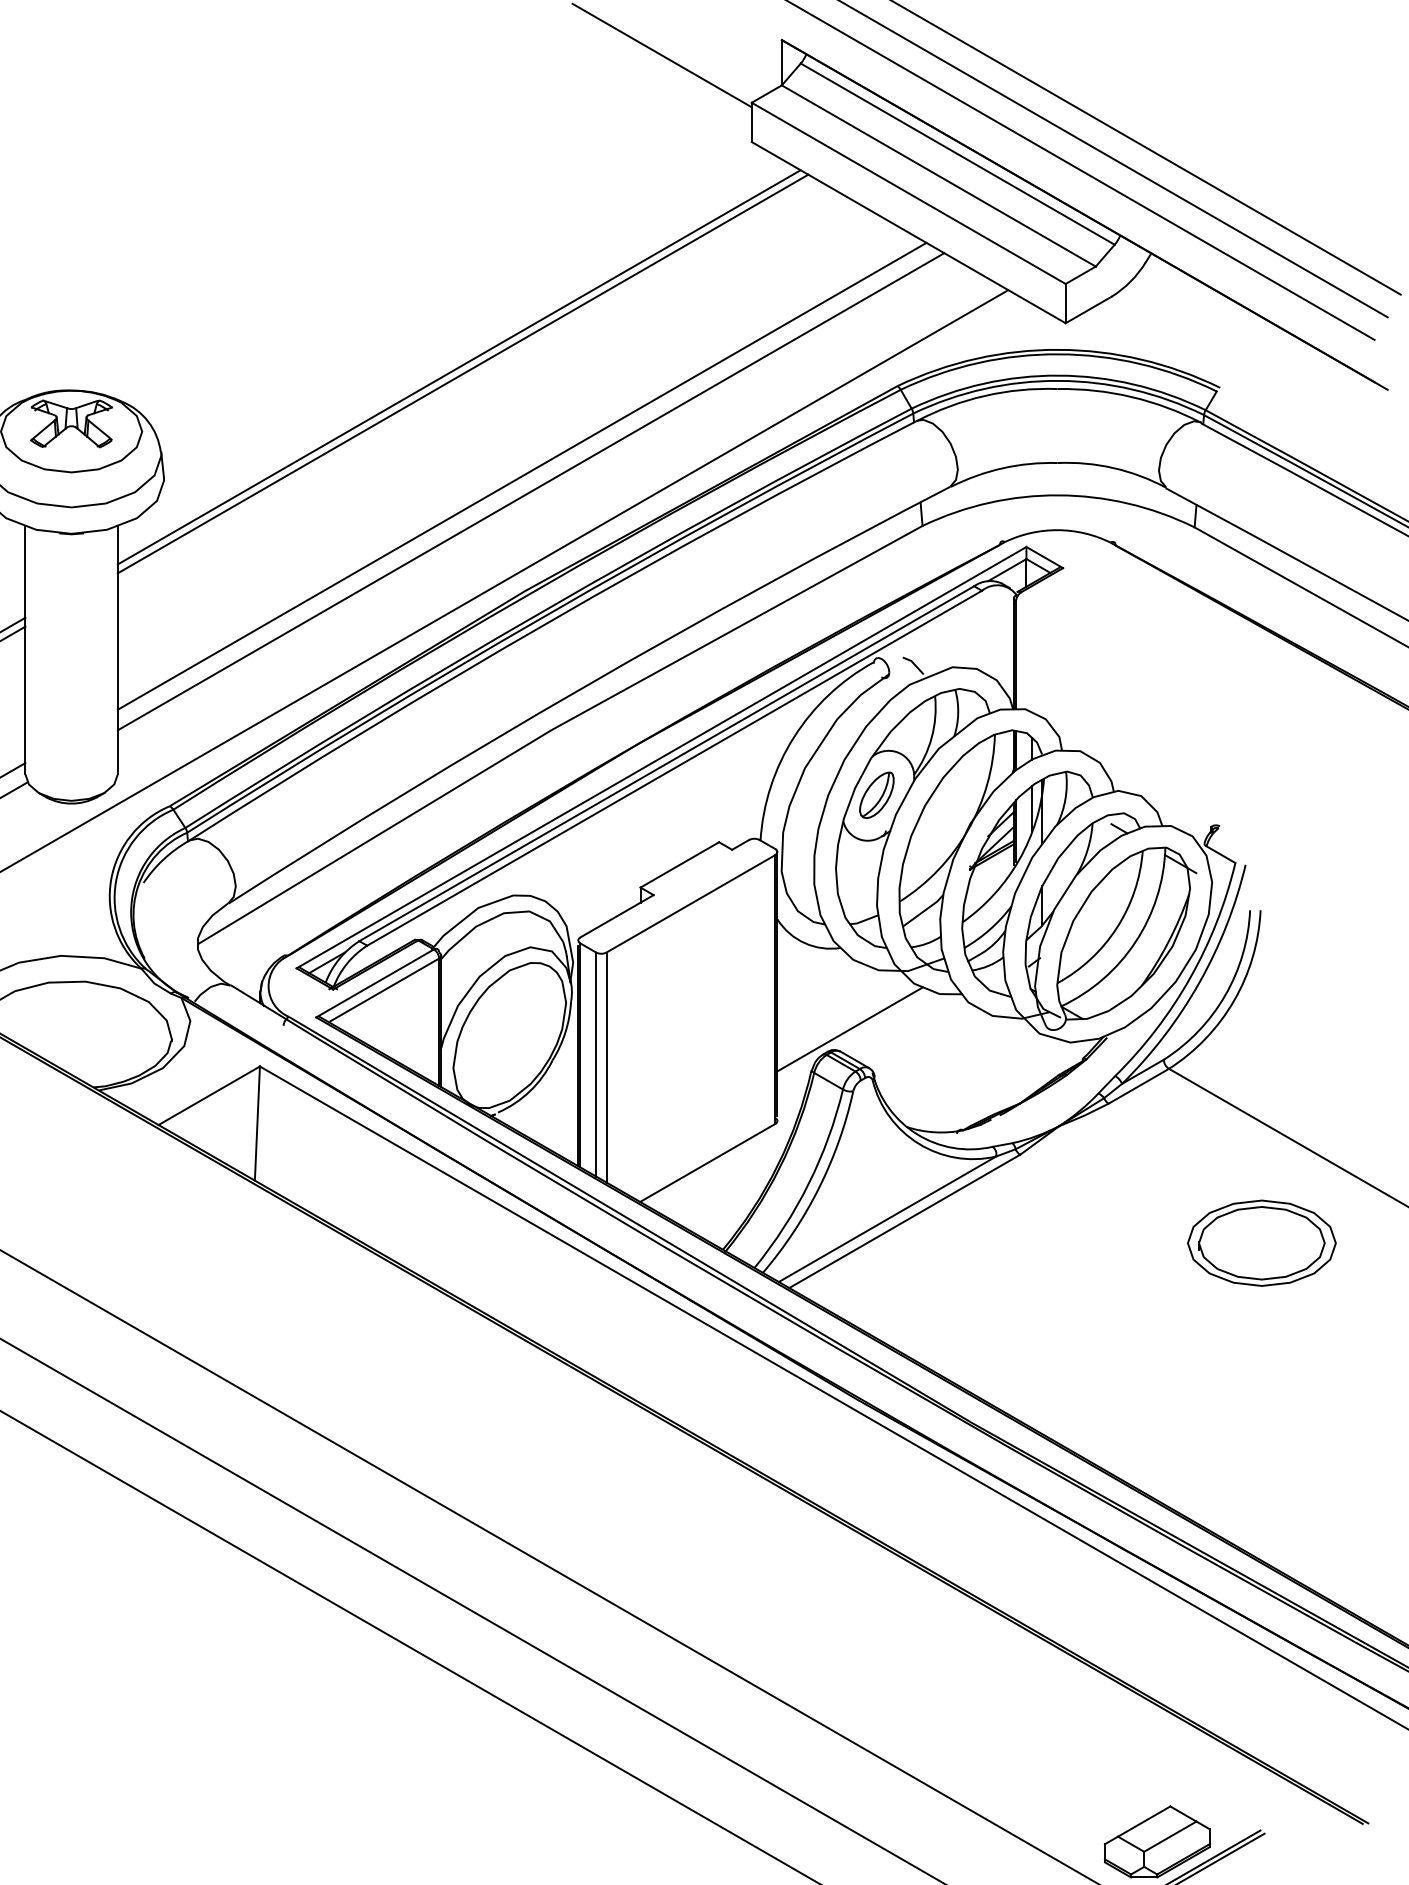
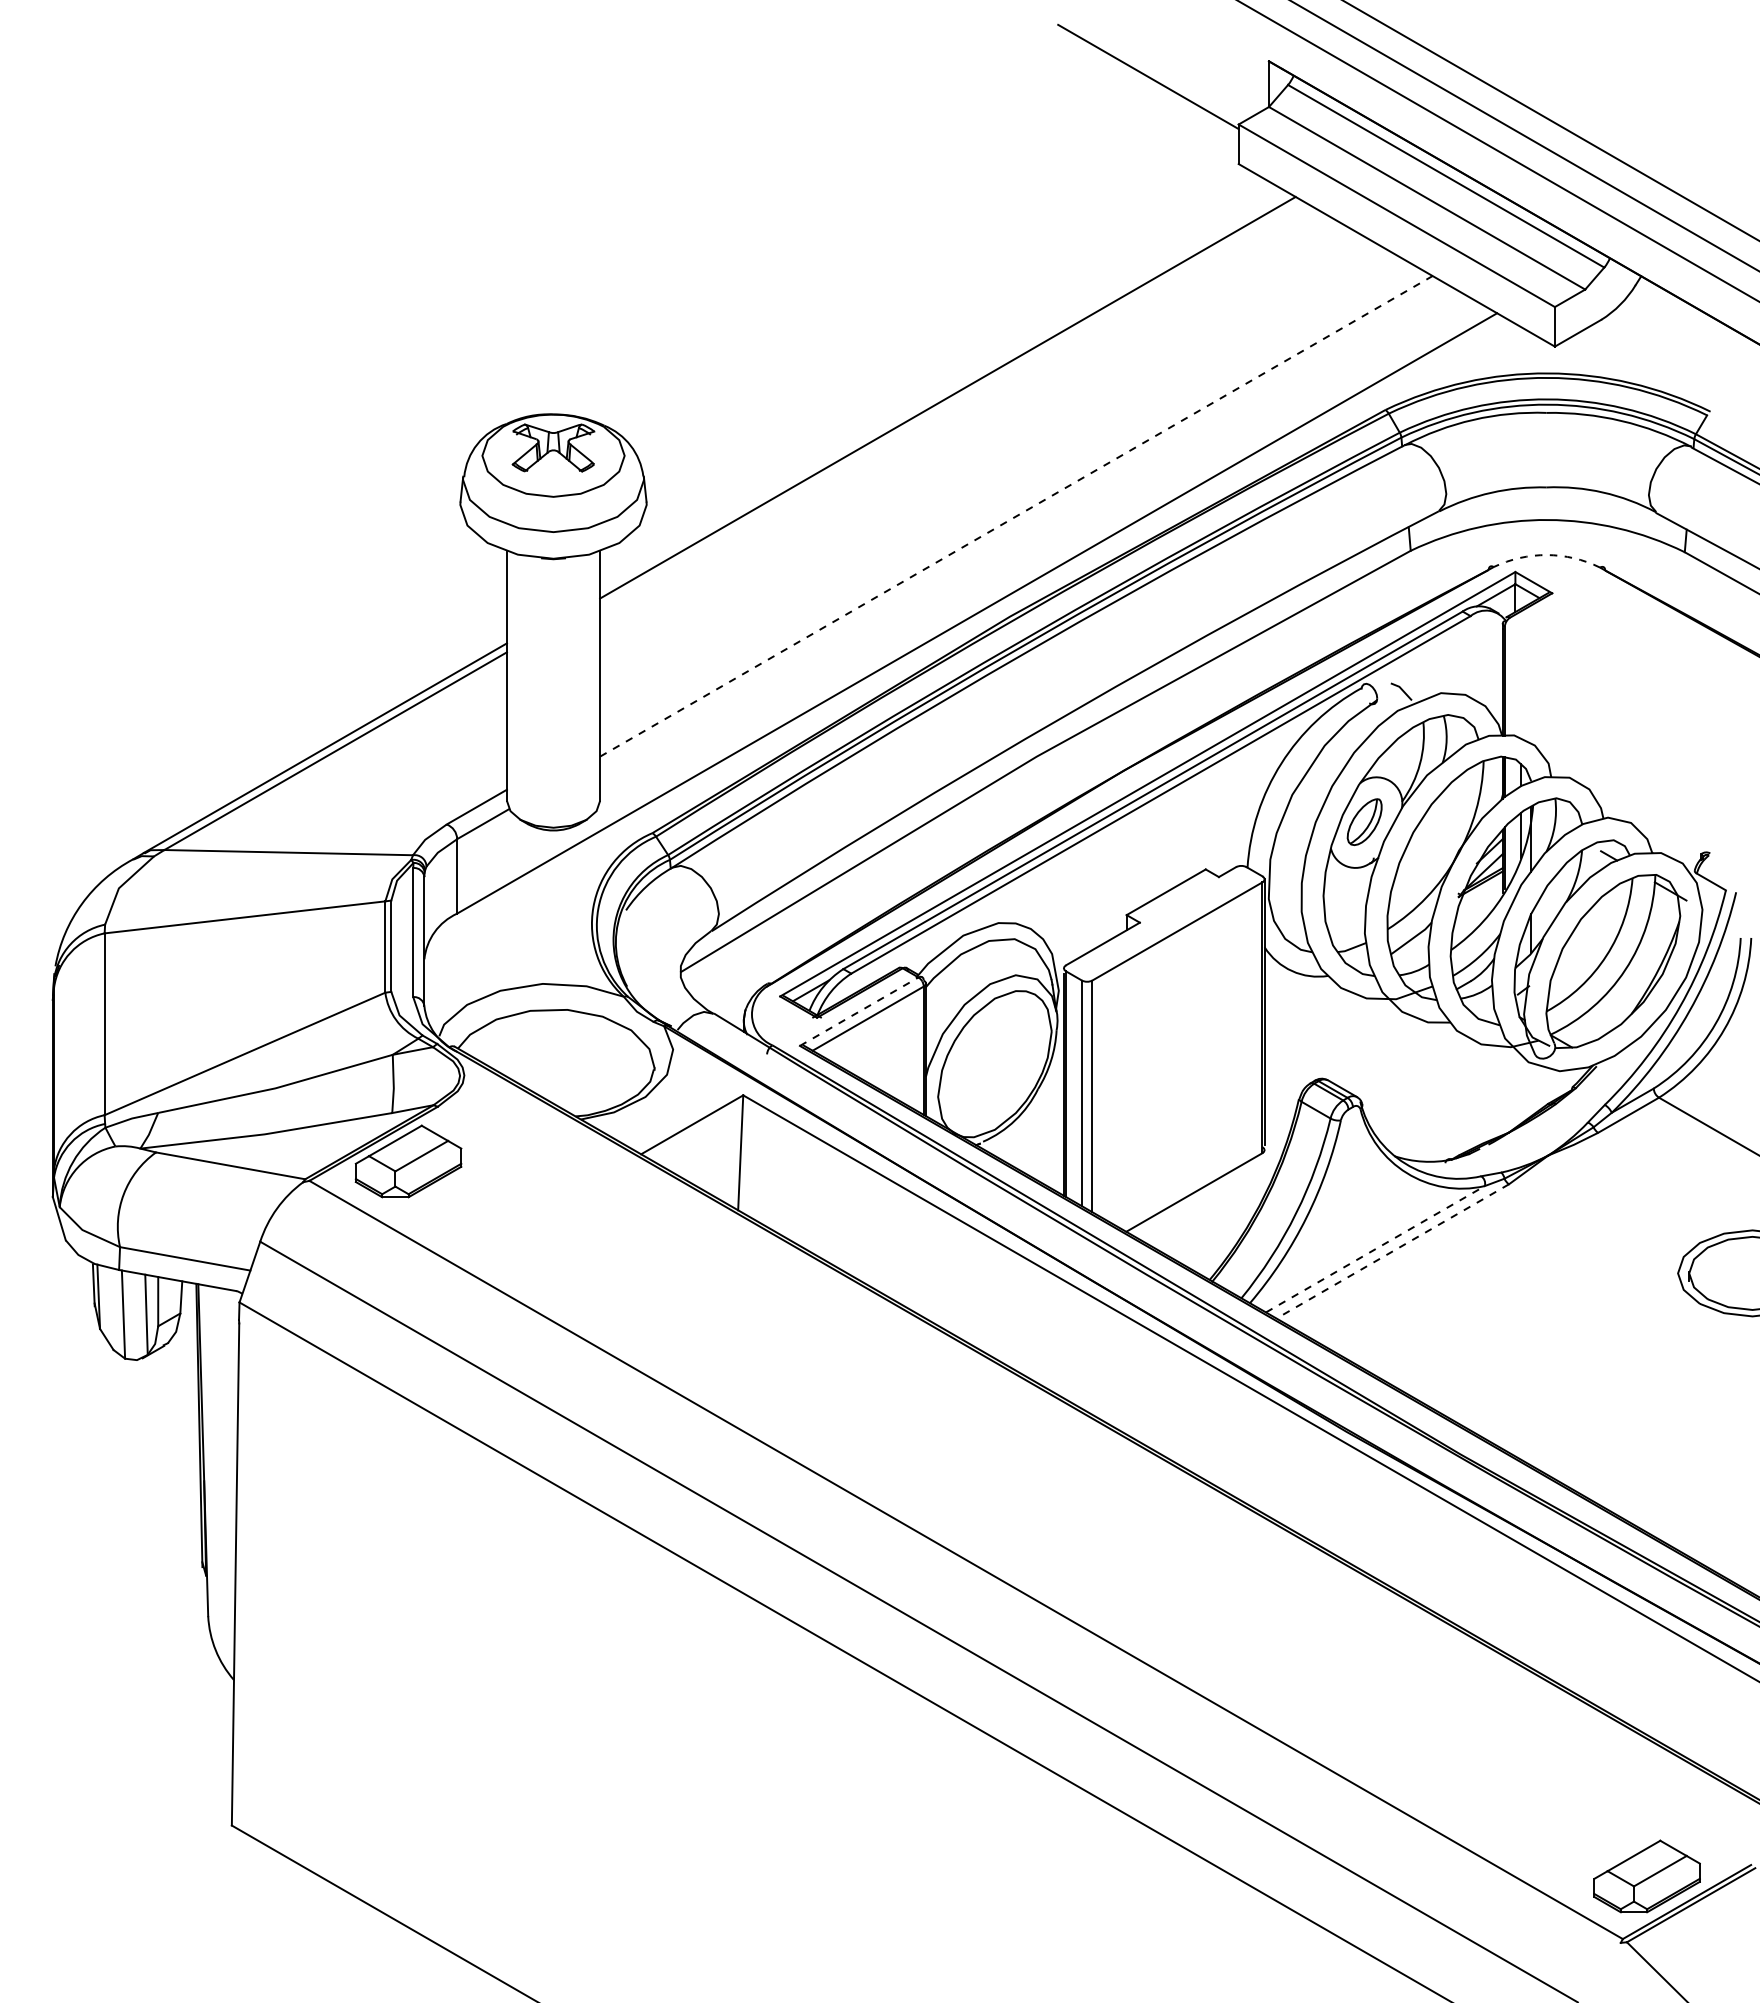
line: (458, 366) -> (943, 390), removed
line: (522, 476) -> (1007, 500), removed
line: (531, 491) -> (1016, 516), solid -> dashed
arc: (1058, 530) -> (1547, 555), solid -> dashed
line: (375, 983) -> (859, 1011), solid -> dashed
line: (849, 1028) -> (1337, 1057), removed
line: (887, 1219) -> (1375, 1249), solid -> dashed
line: (904, 1221) -> (1392, 1251), solid -> dashed

